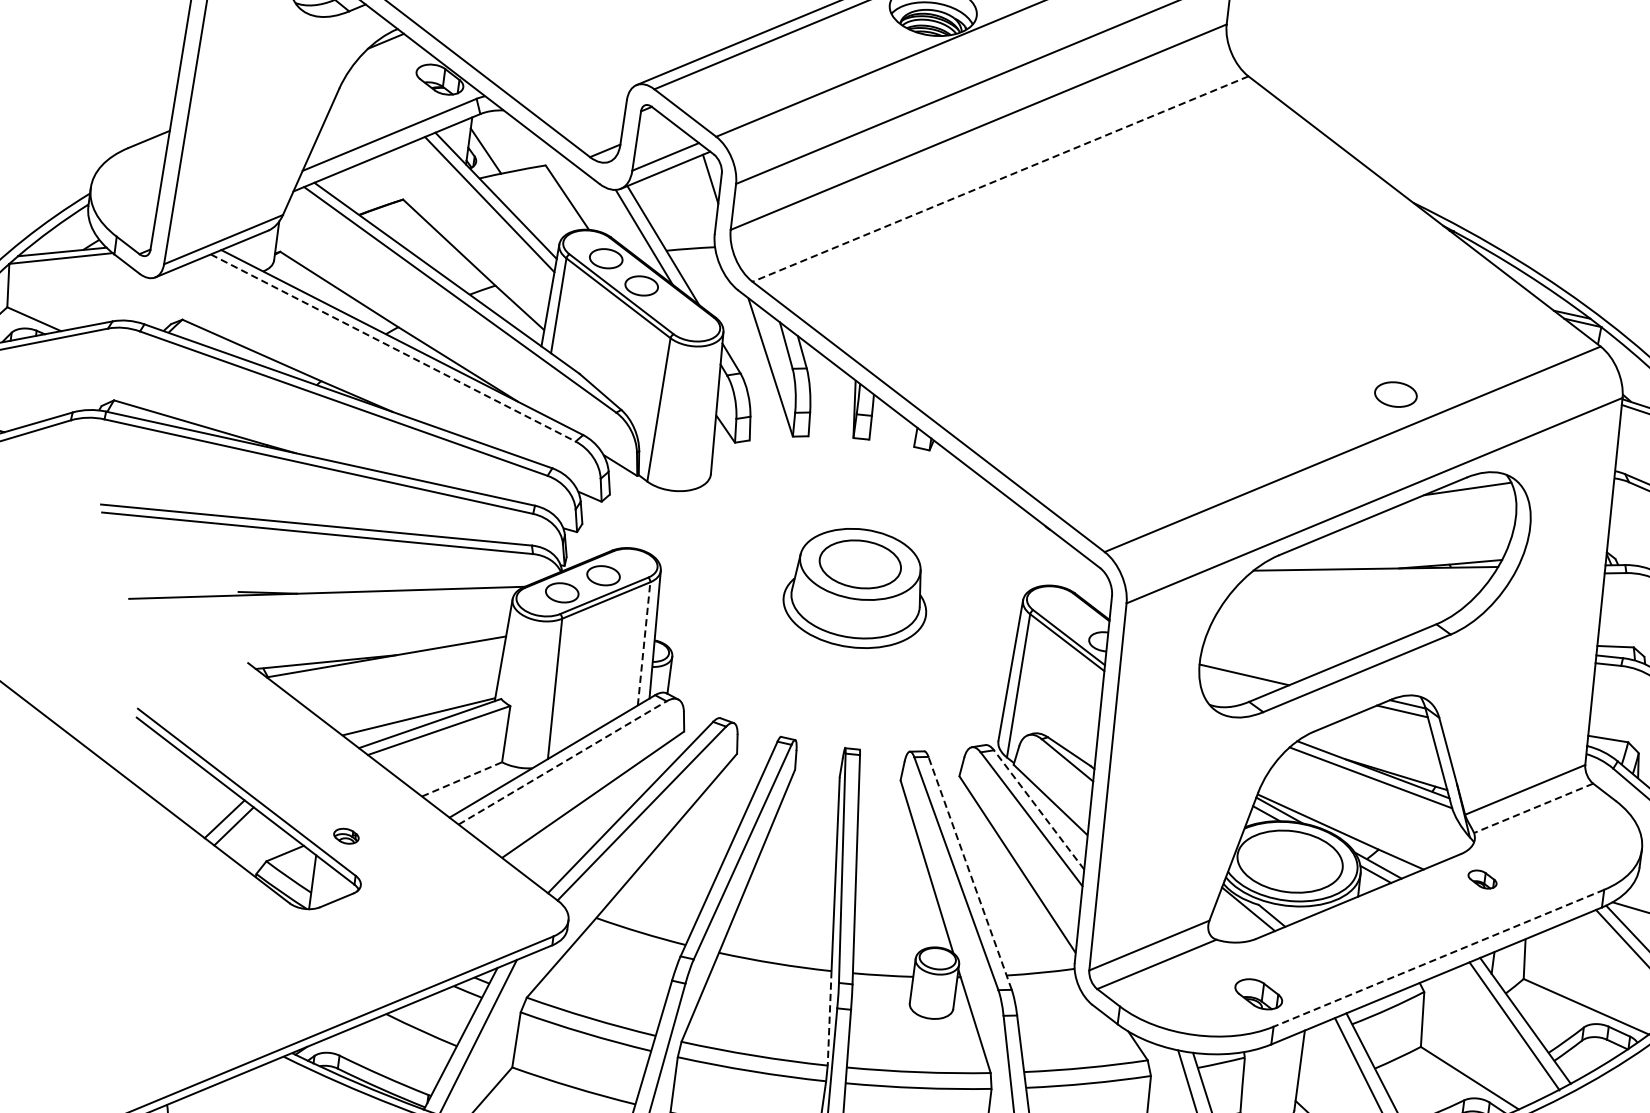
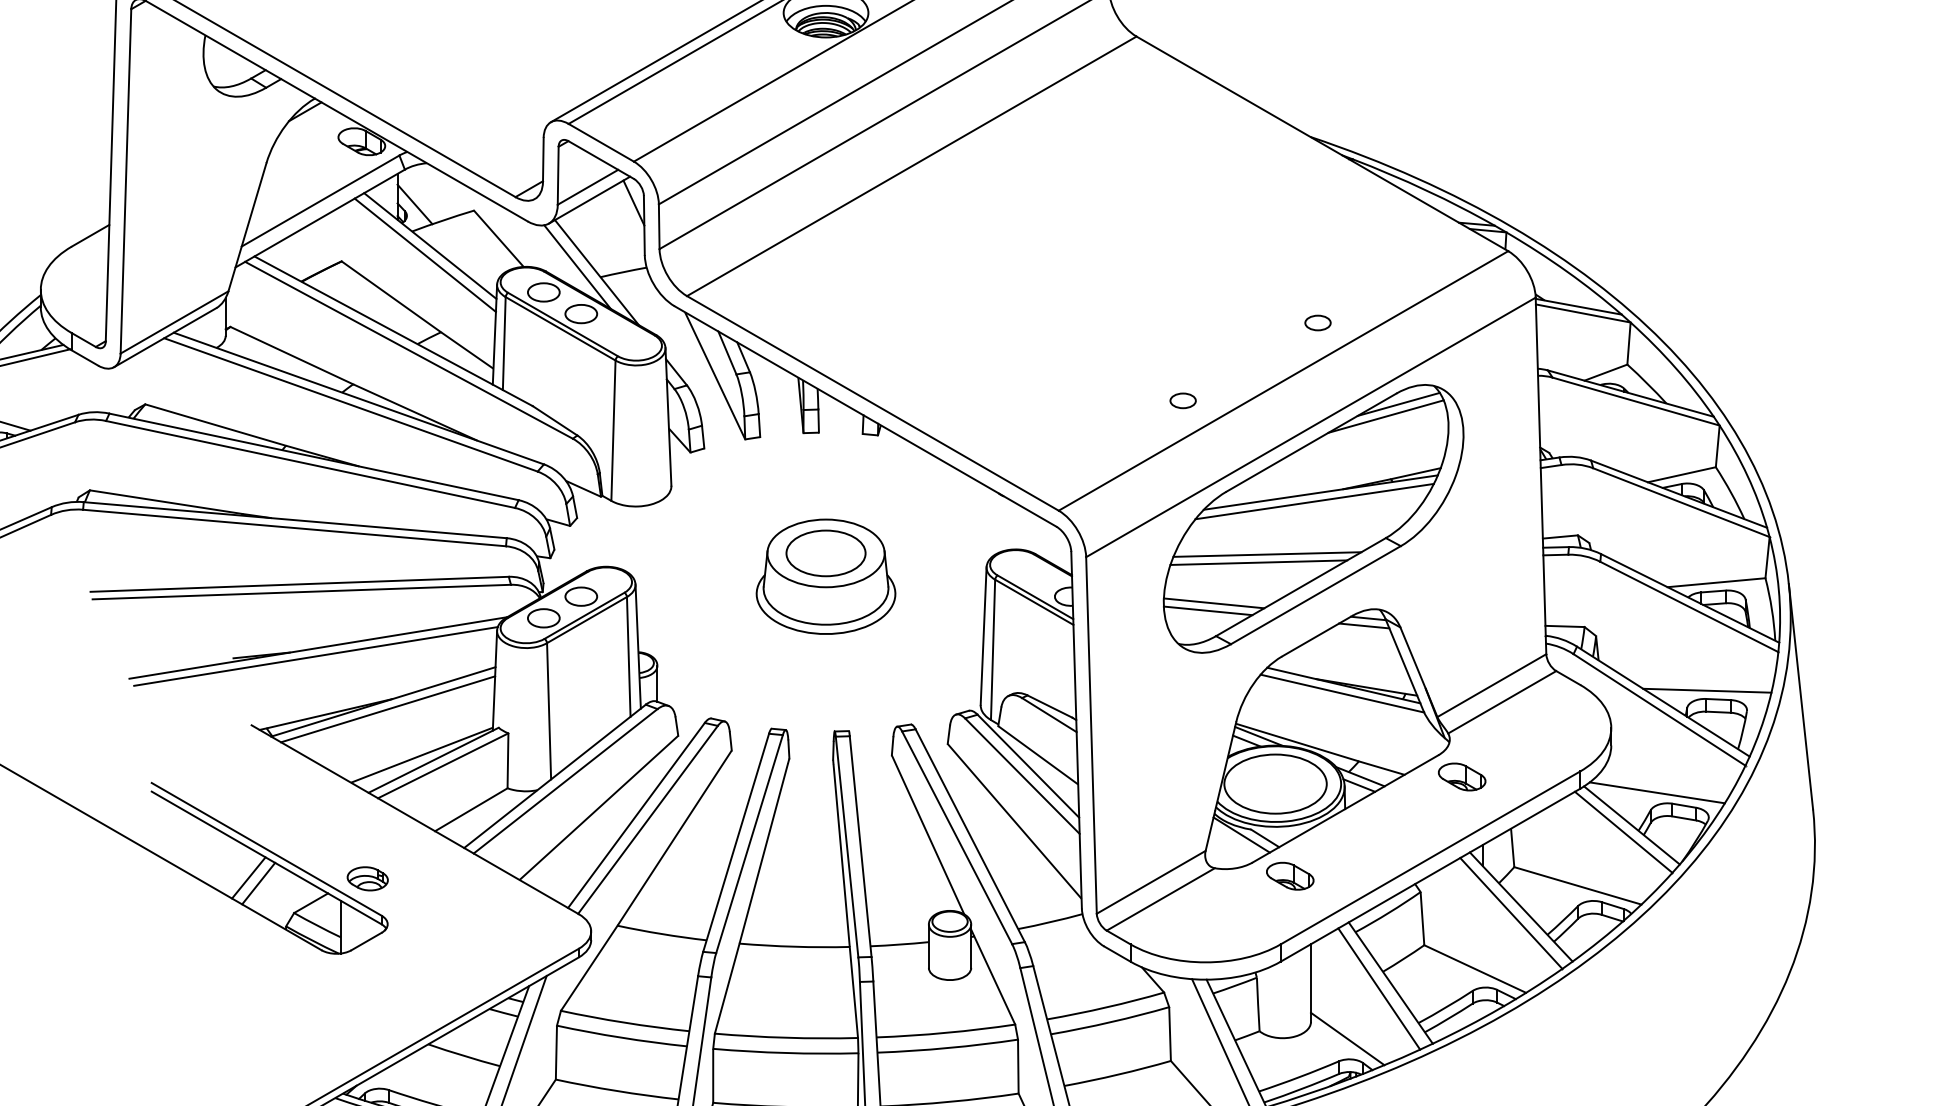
line: (1000, 179) -> (911, 166), dashed -> solid
line: (393, 348) -> (351, 405), dashed -> solid
part: (1395, 393) -> (1317, 322), size x0.62
part: (1246, 455) -> (1182, 400), added
line: (1452, 499) -> (1385, 416), added
line: (1368, 577) -> (1314, 501), added
line: (322, 601) -> (315, 656), added
line: (1312, 625) -> (1267, 554), added
line: (1302, 632) -> (1258, 562), added
line: (643, 643) -> (628, 656), dashed -> solid
line: (390, 665) -> (388, 709), added
line: (1250, 668) -> (1213, 603), added
line: (562, 763) -> (565, 781), dashed -> solid
line: (462, 779) -> (471, 809), dashed -> solid
line: (1532, 808) -> (1501, 702), dashed -> solid
line: (1039, 809) -> (1028, 765), dashed -> solid
part: (346, 835) -> (367, 878), size x1.67
line: (970, 873) -> (970, 835), dashed -> solid
part: (1482, 879) -> (1462, 776), size x1.67
line: (1437, 958) -> (1429, 858), dashed -> solid
part: (1259, 993) -> (1290, 875), moved
line: (829, 1018) -> (853, 992), dashed -> solid

